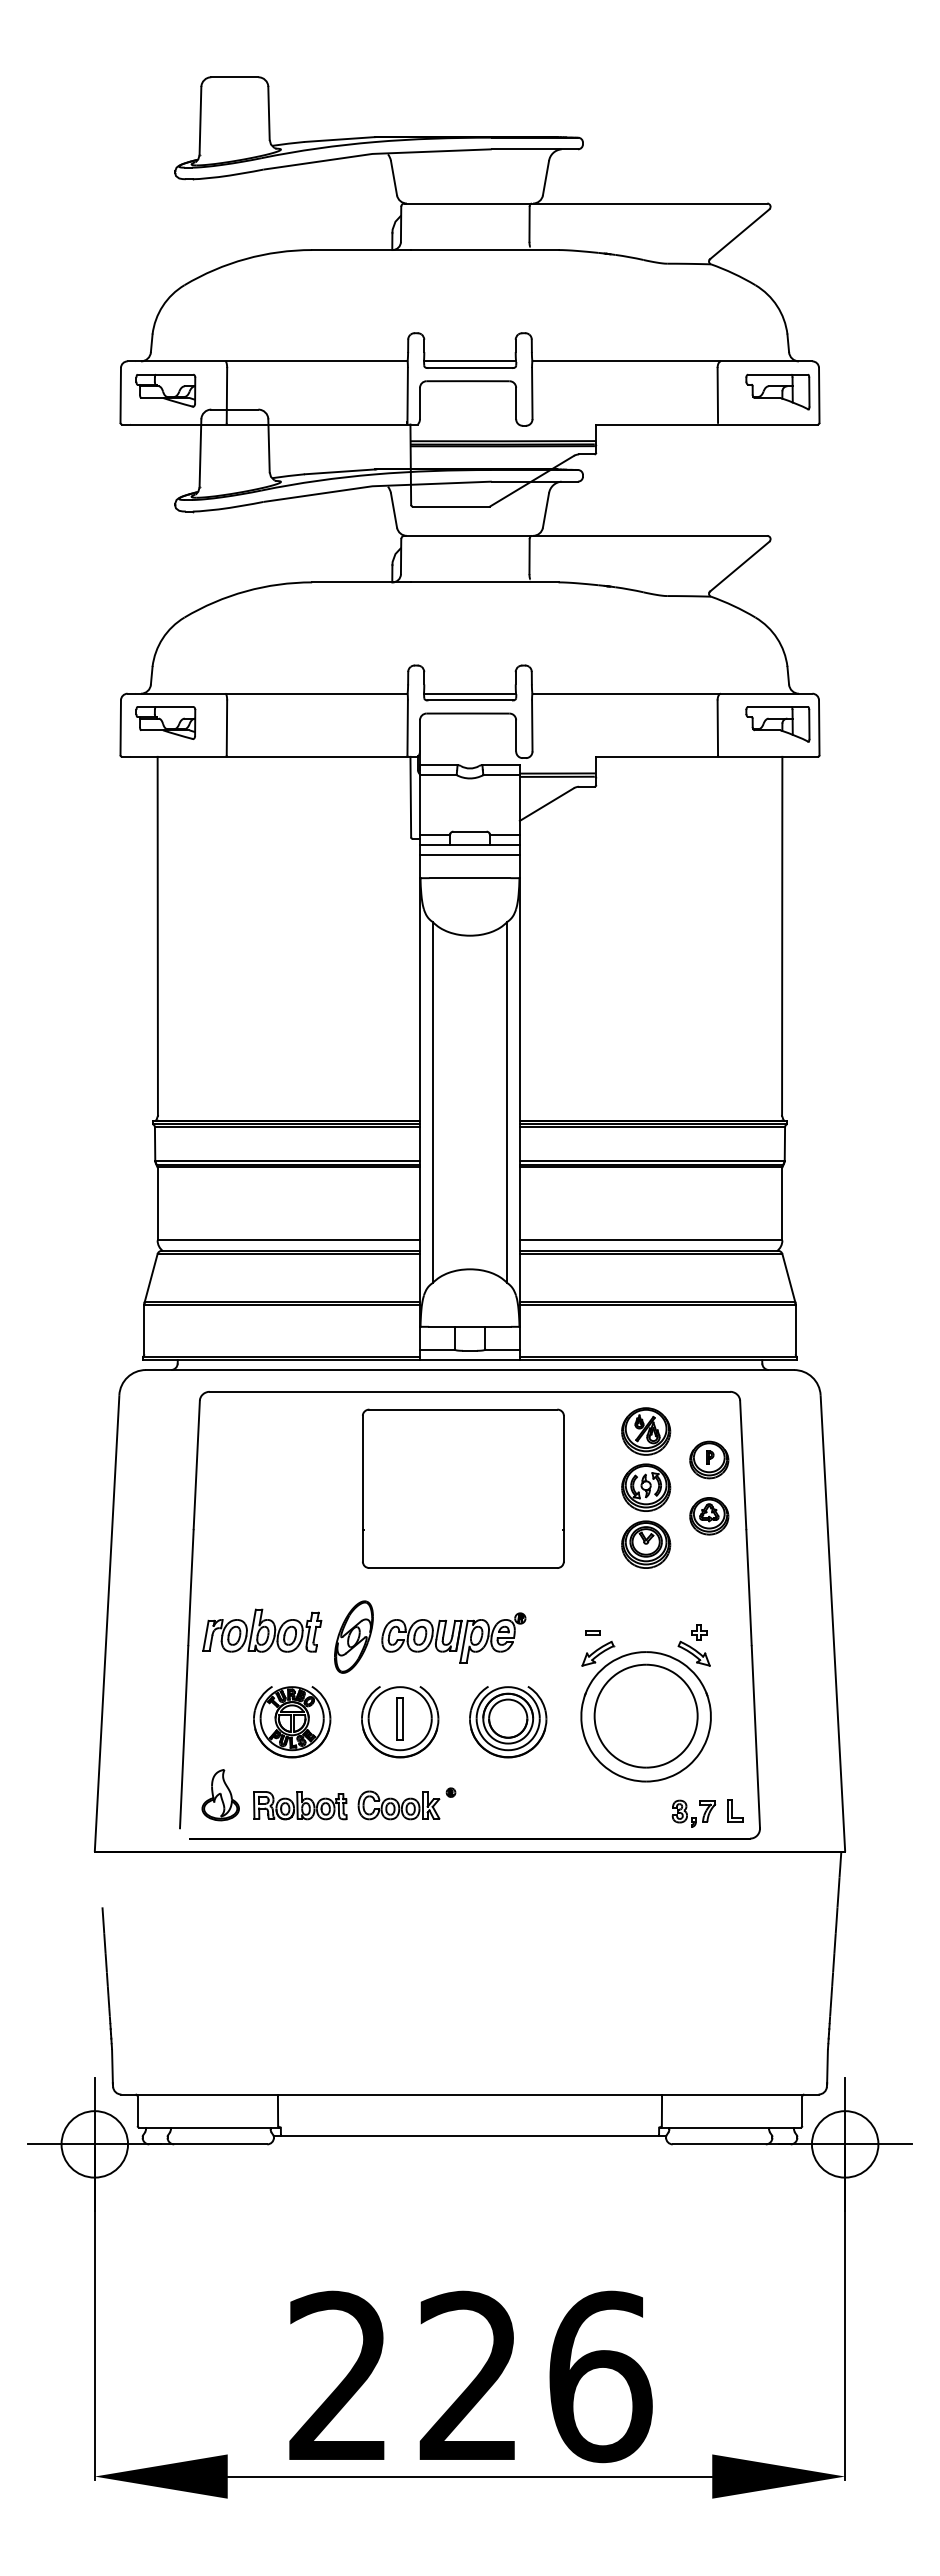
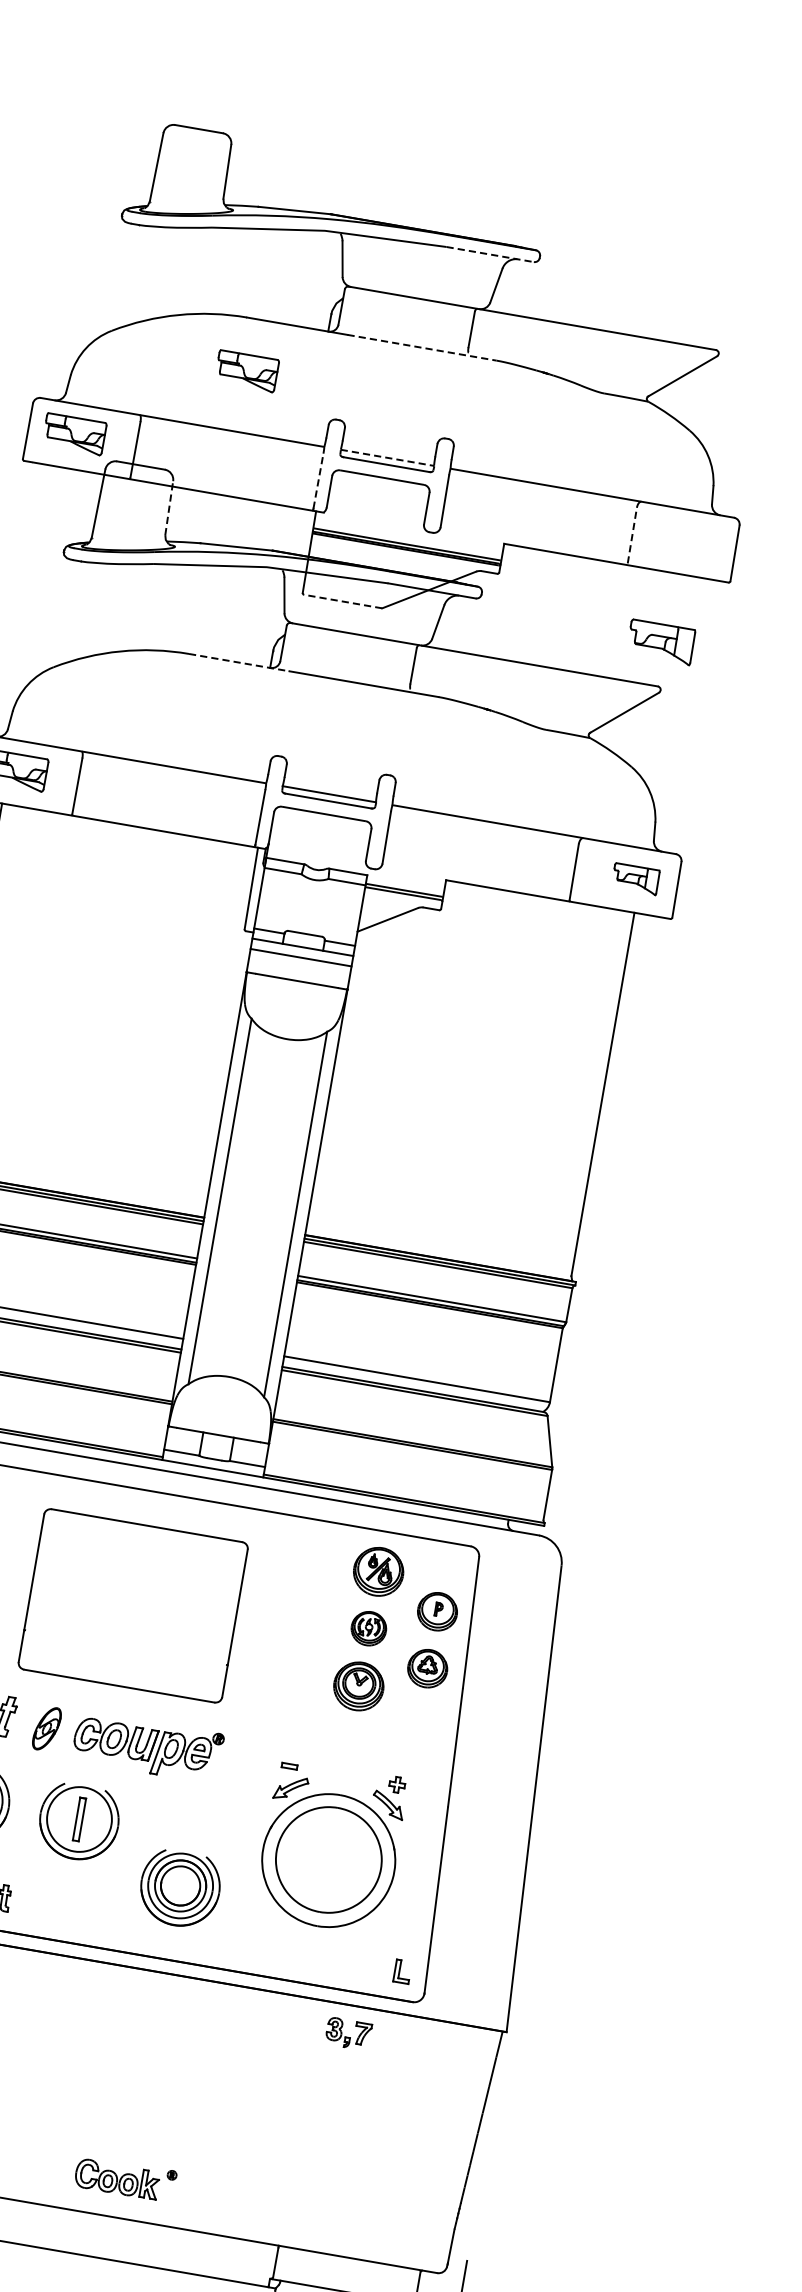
line: (535, 149) -> (490, 254), solid -> dashed
line: (484, 250) -> (421, 348), solid -> dashed
part: (320, 301) -> (246, 371), added
line: (470, 361) -> (387, 458), solid -> dashed
part: (777, 391) -> (660, 641), moved
line: (407, 394) -> (318, 480), solid -> dashed
line: (717, 394) -> (632, 534), solid -> dashed
line: (269, 445) -> (169, 507), solid -> dashed
line: (451, 506) -> (343, 601), solid -> dashed
line: (361, 582) -> (238, 662), solid -> dashed
part: (777, 724) -> (635, 879), size x0.7
part: (646, 1487) -> (369, 1628), size x0.7
part: (463, 1488) -> (133, 1605), moved
part: (353, 1636) -> (46, 1728), size x0.6
part: (508, 1722) -> (180, 1889), moved
part: (406, 1803) -> (125, 2178), moved
part: (693, 1813) -> (348, 2033), moved

